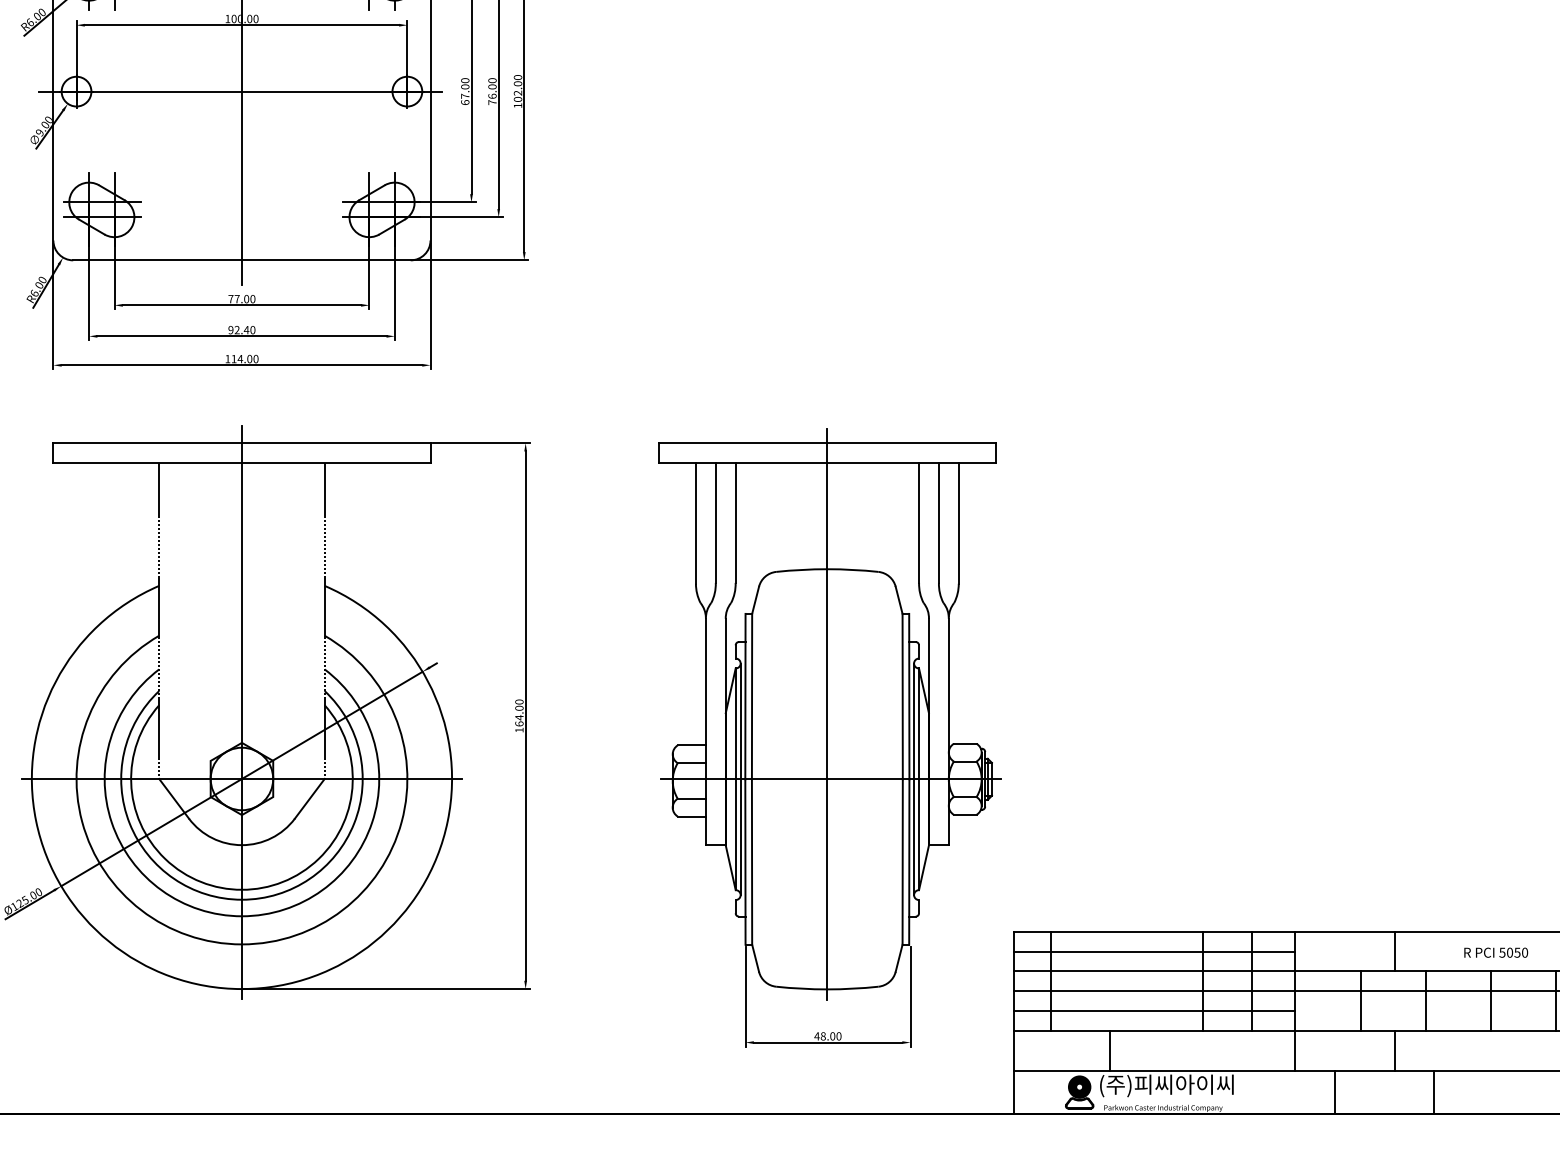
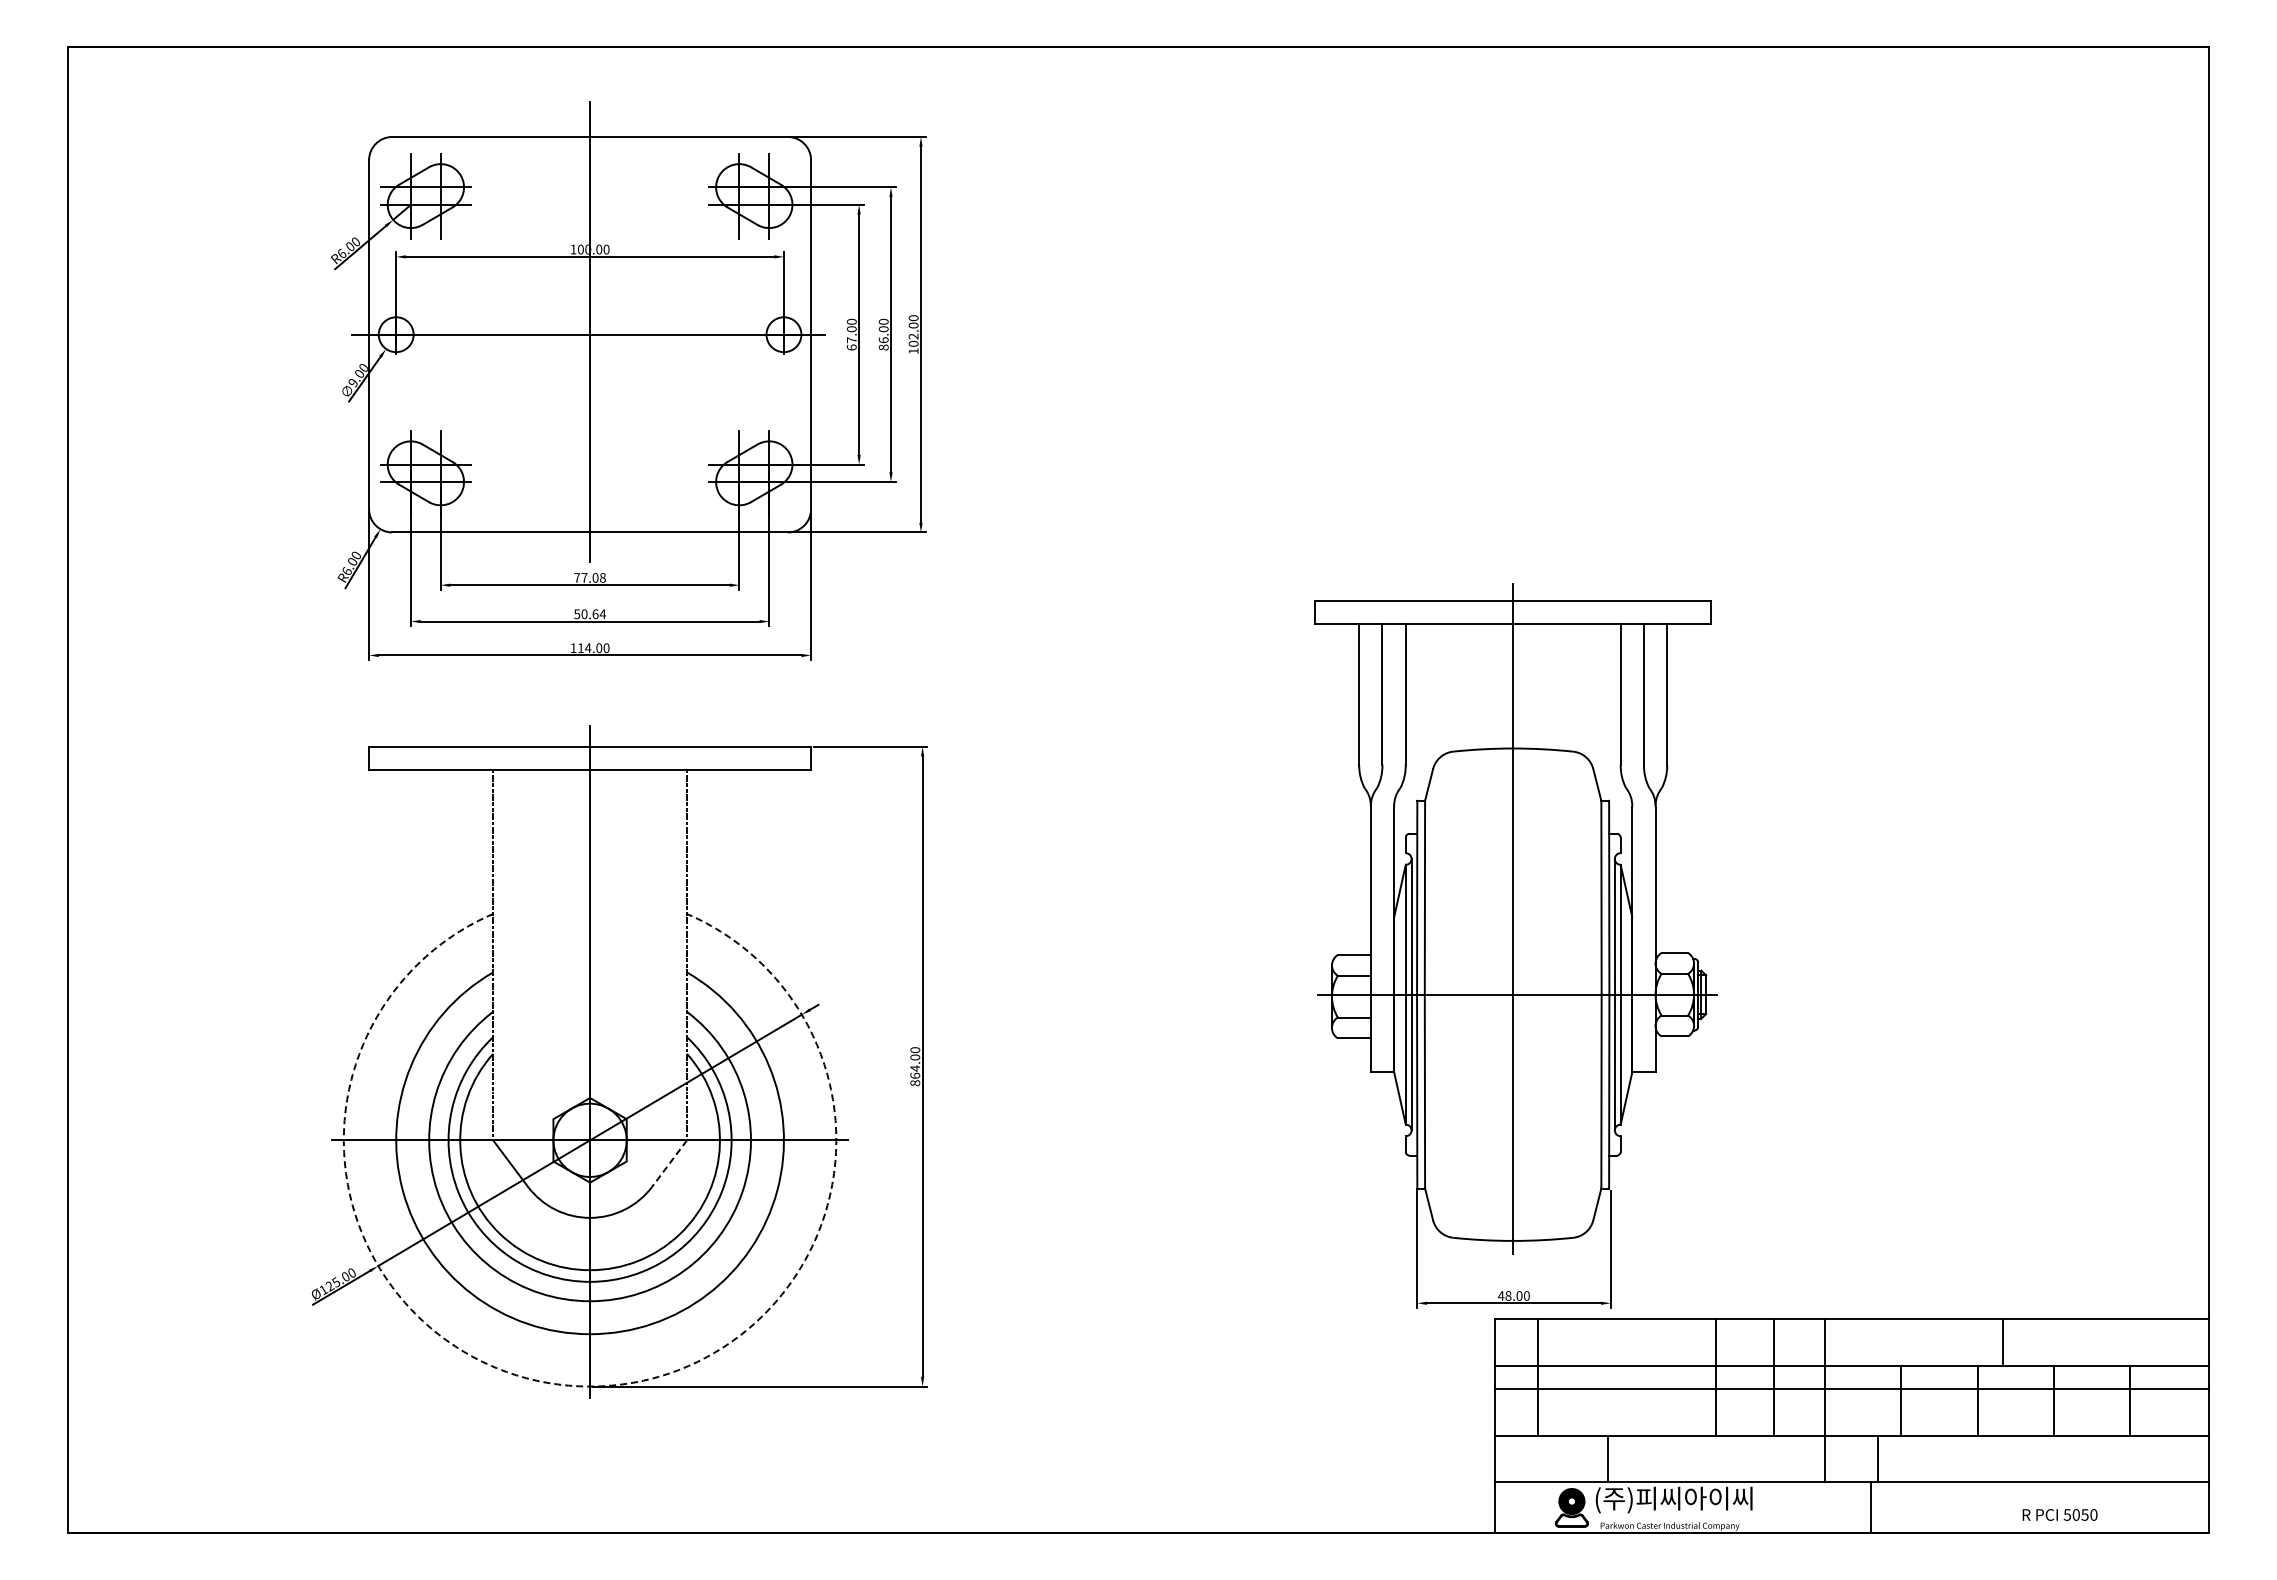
text: (492, 102) -> (883, 347), 76.00 -> 86.00
text: (252, 298) -> (602, 577), 77.00 -> 77.08
text: (242, 330) -> (590, 614), 92.40 -> 50.64
text: (519, 730) -> (915, 1083), 164.00 -> 864.00
part: (829, 737) -> (1515, 945), moved
line: (309, 798) -> (669, 1163), solid -> dashed
line: (1154, 951) -> (1659, 1342), removed
line: (1394, 951) -> (2003, 1342), moved
text: (1495, 952) -> (2059, 1514), moved
arc: (242, 989) -> (590, 1386), solid -> dashed
line: (1154, 1011) -> (1659, 1412), removed
line: (1394, 1050) -> (1878, 1458), moved
line: (1434, 1092) -> (1987, 1507), removed

